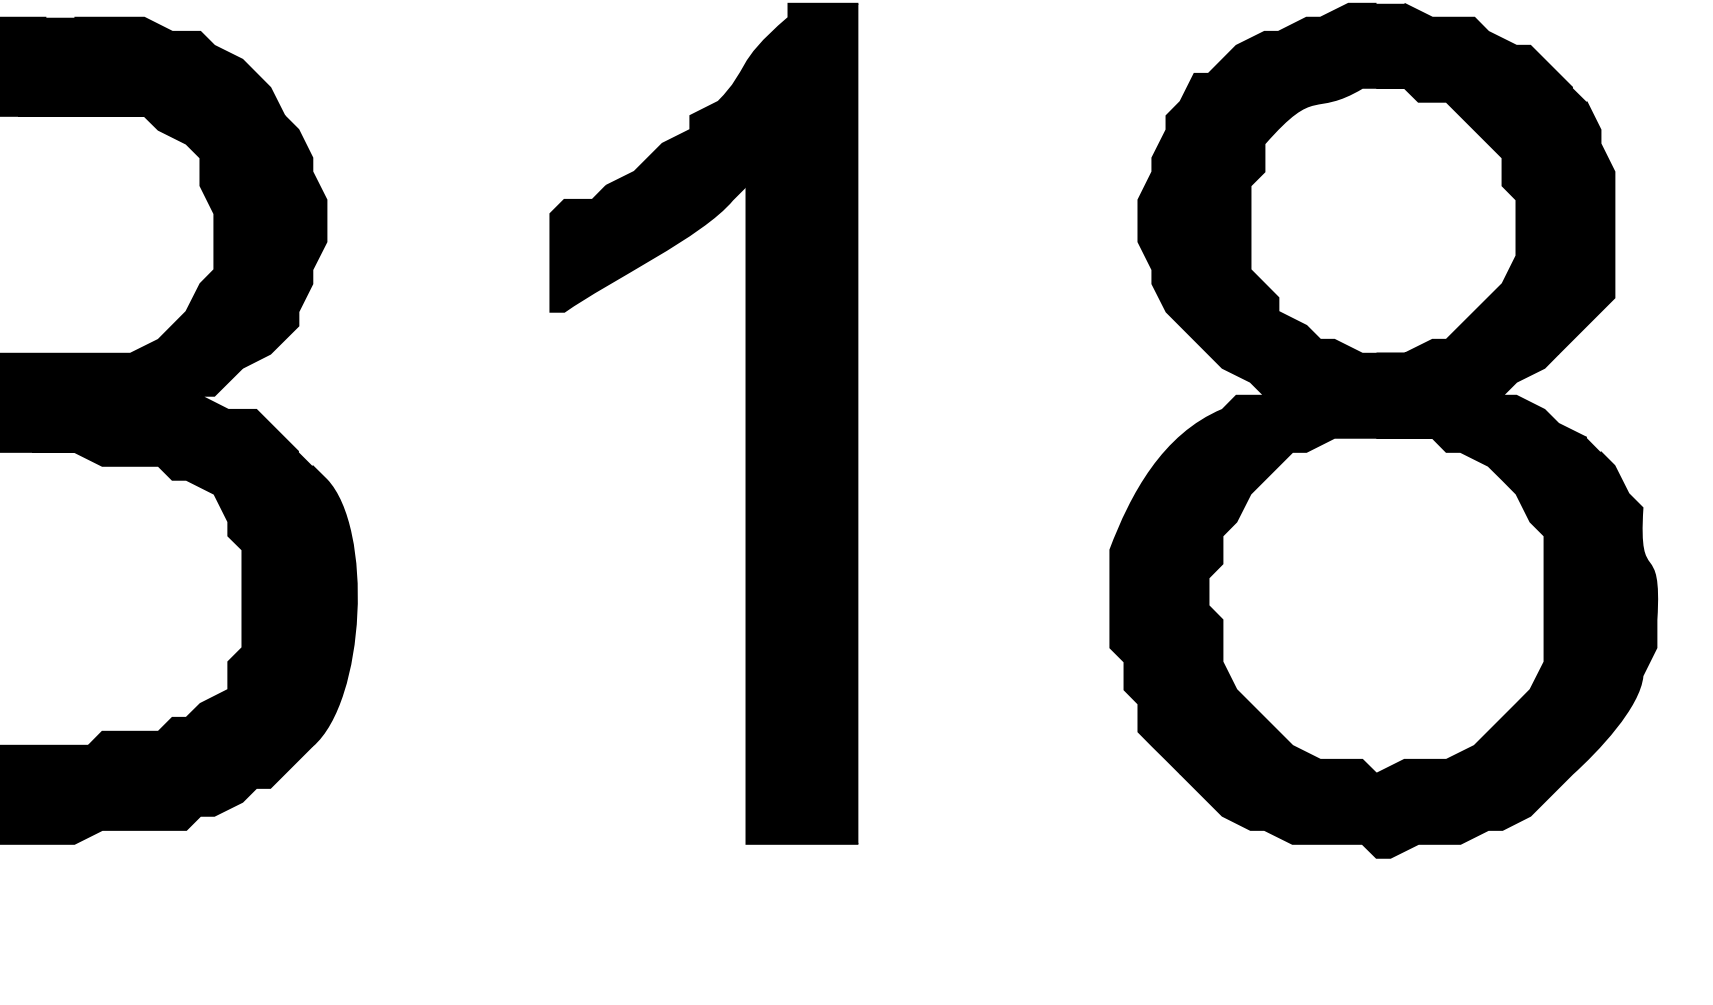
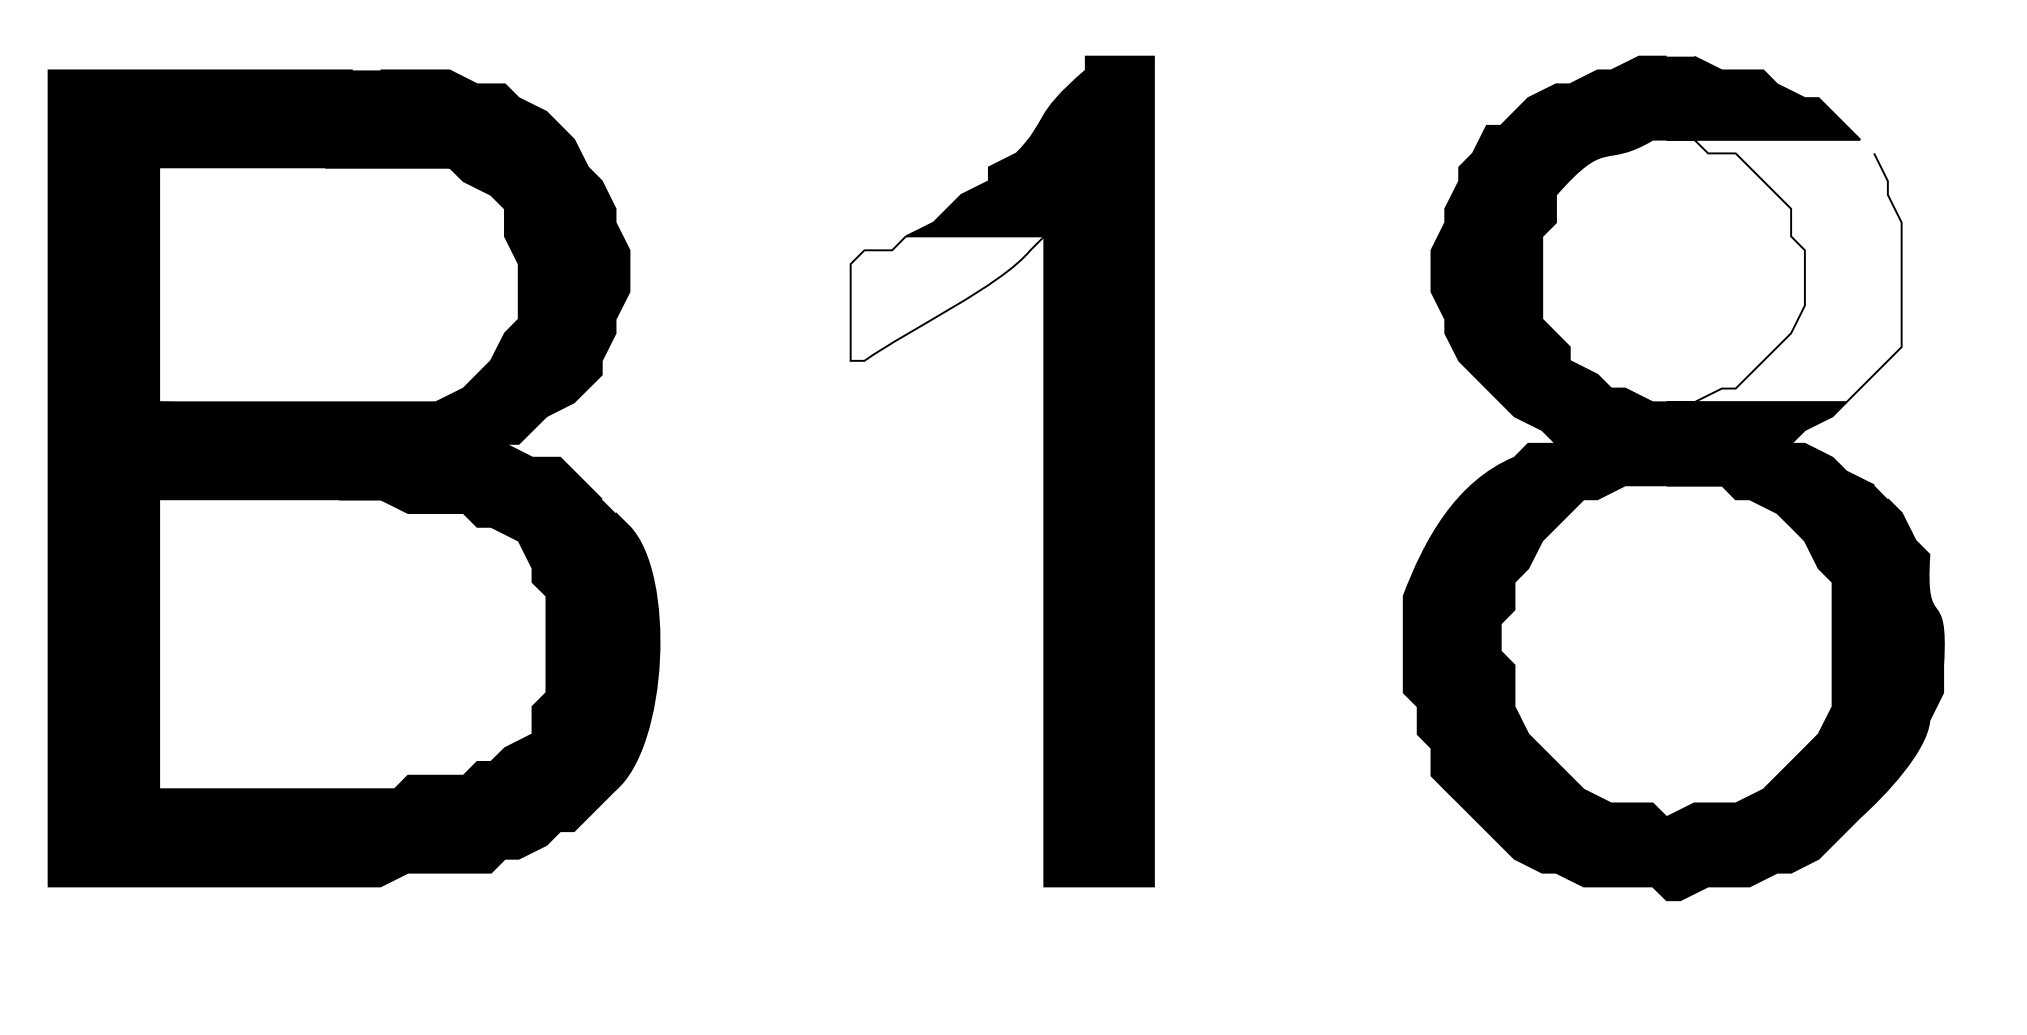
fill: (1494, 220) -> (1783, 270), removed
fill: (648, 248) -> (947, 298), removed

